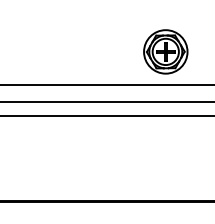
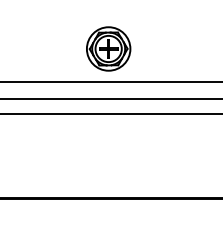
part: (165, 51) -> (108, 48), moved

